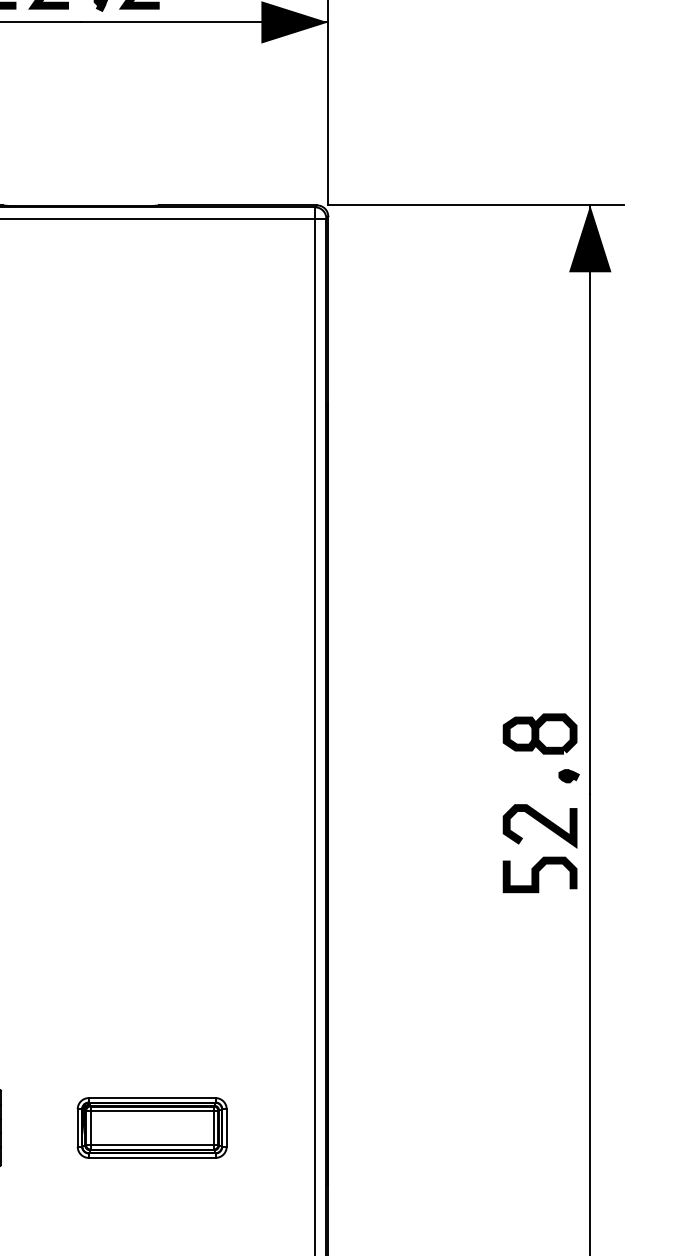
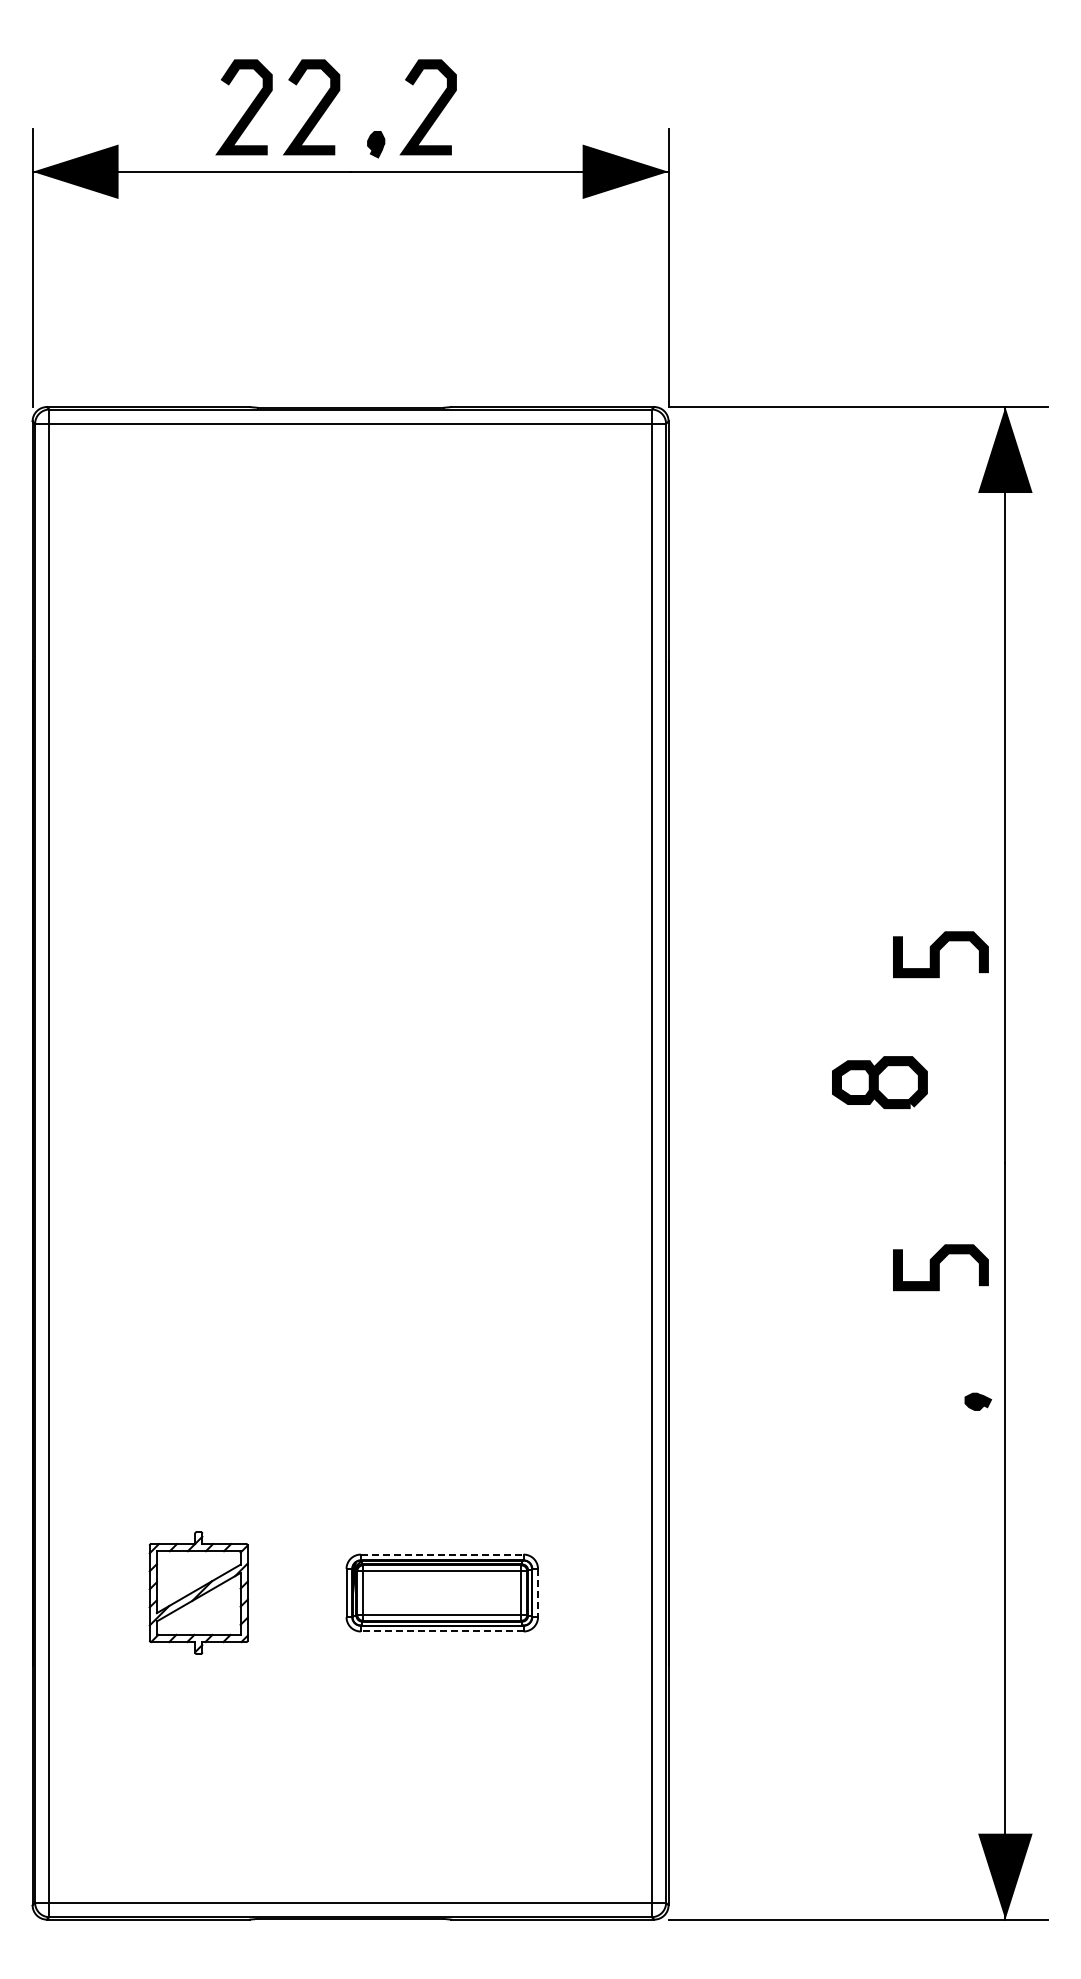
curve: (539, 631) -> (939, 954), added
part: (539, 733) -> (879, 1082), moved
part: (568, 775) -> (977, 1401), moved
curve: (540, 823) -> (941, 1201), removed
line: (152, 1098) -> (442, 1554), solid -> dashed
line: (227, 1128) -> (538, 1593), solid -> dashed
line: (151, 1157) -> (441, 1631), solid -> dashed

